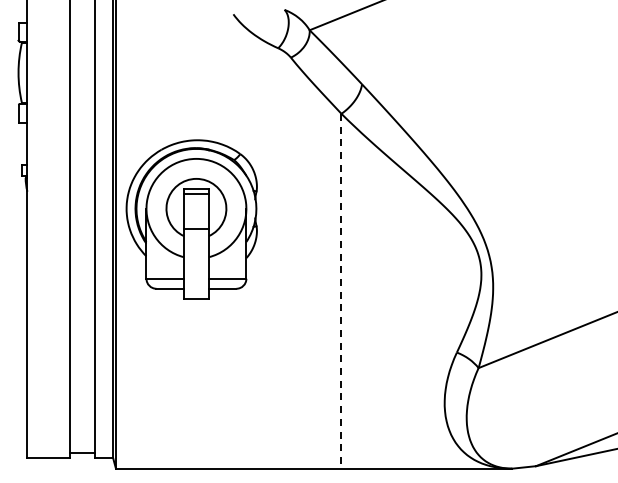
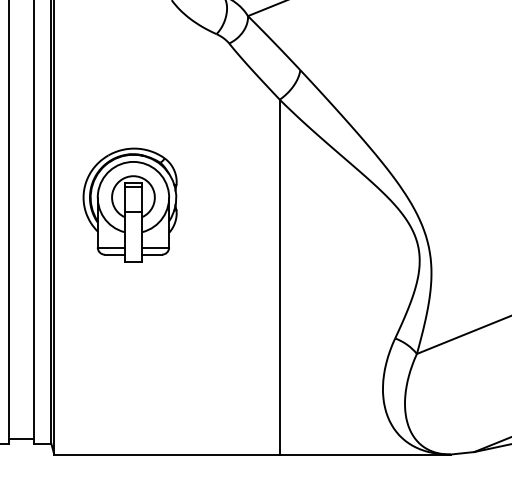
part: (191, 218) -> (129, 204), size x0.71
line: (341, 291) -> (279, 277), dashed -> solid

